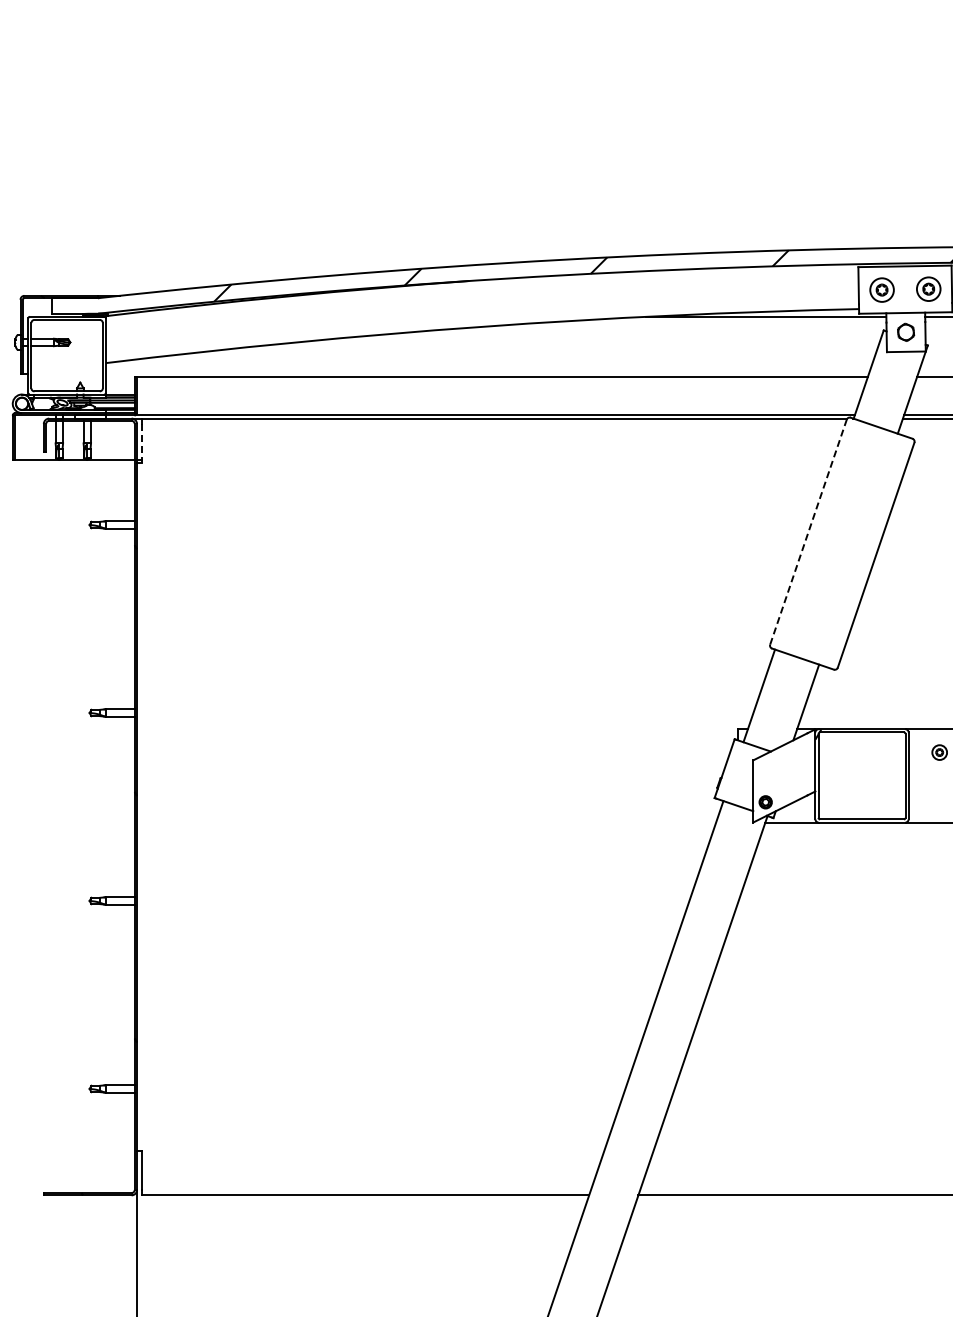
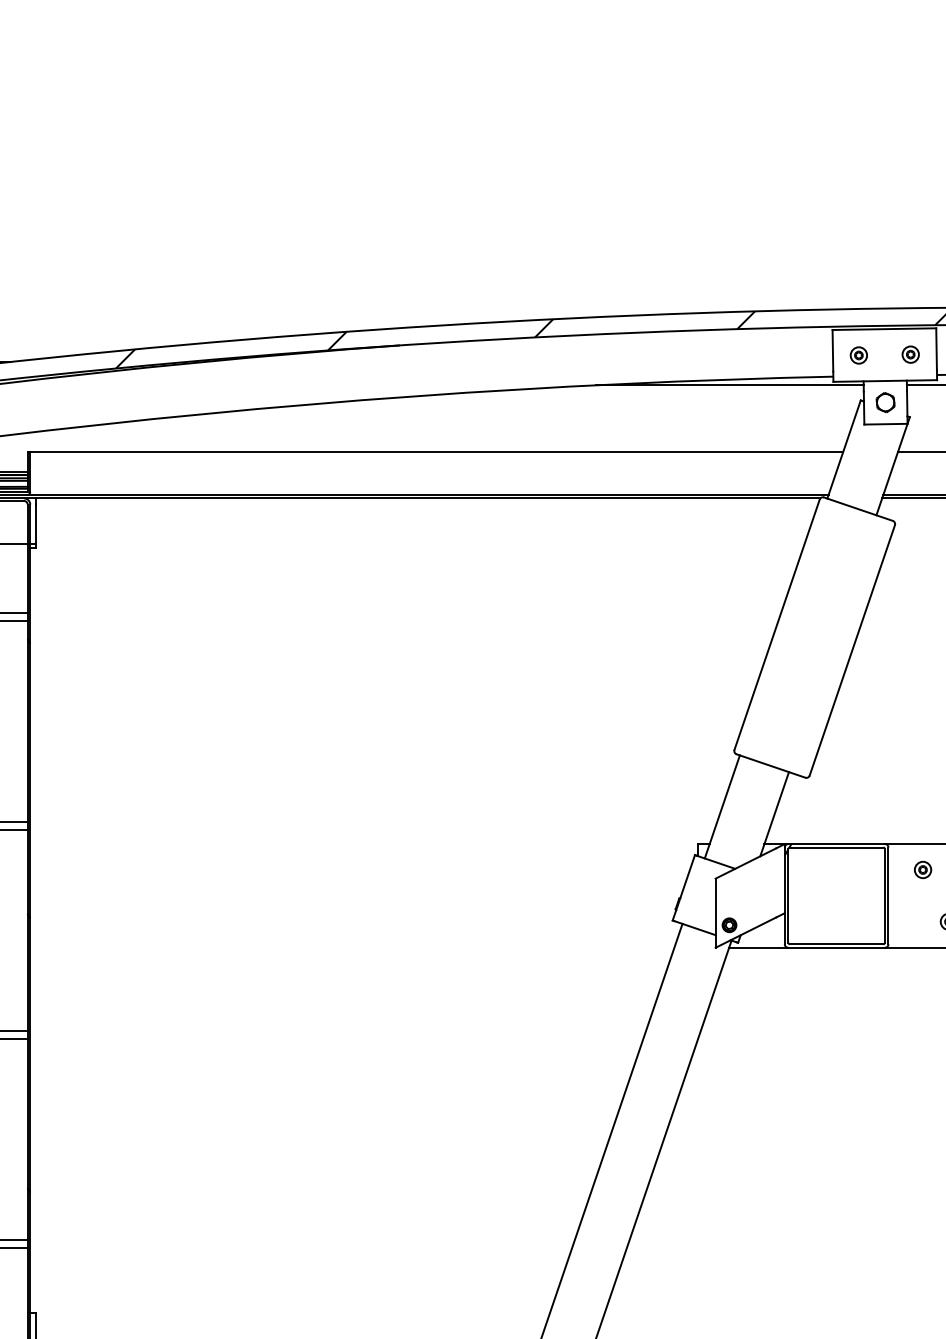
part: (881, 289) -> (858, 354), size x0.62
part: (928, 289) -> (910, 354), size x0.62
line: (142, 443) -> (36, 526), dashed -> solid
line: (808, 532) -> (777, 625), dashed -> solid

